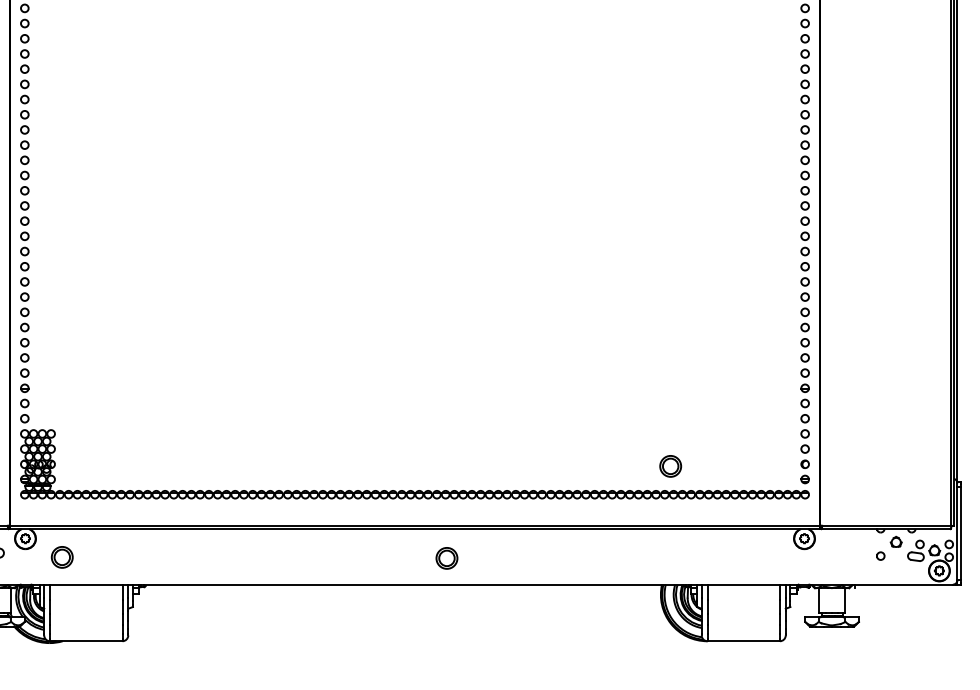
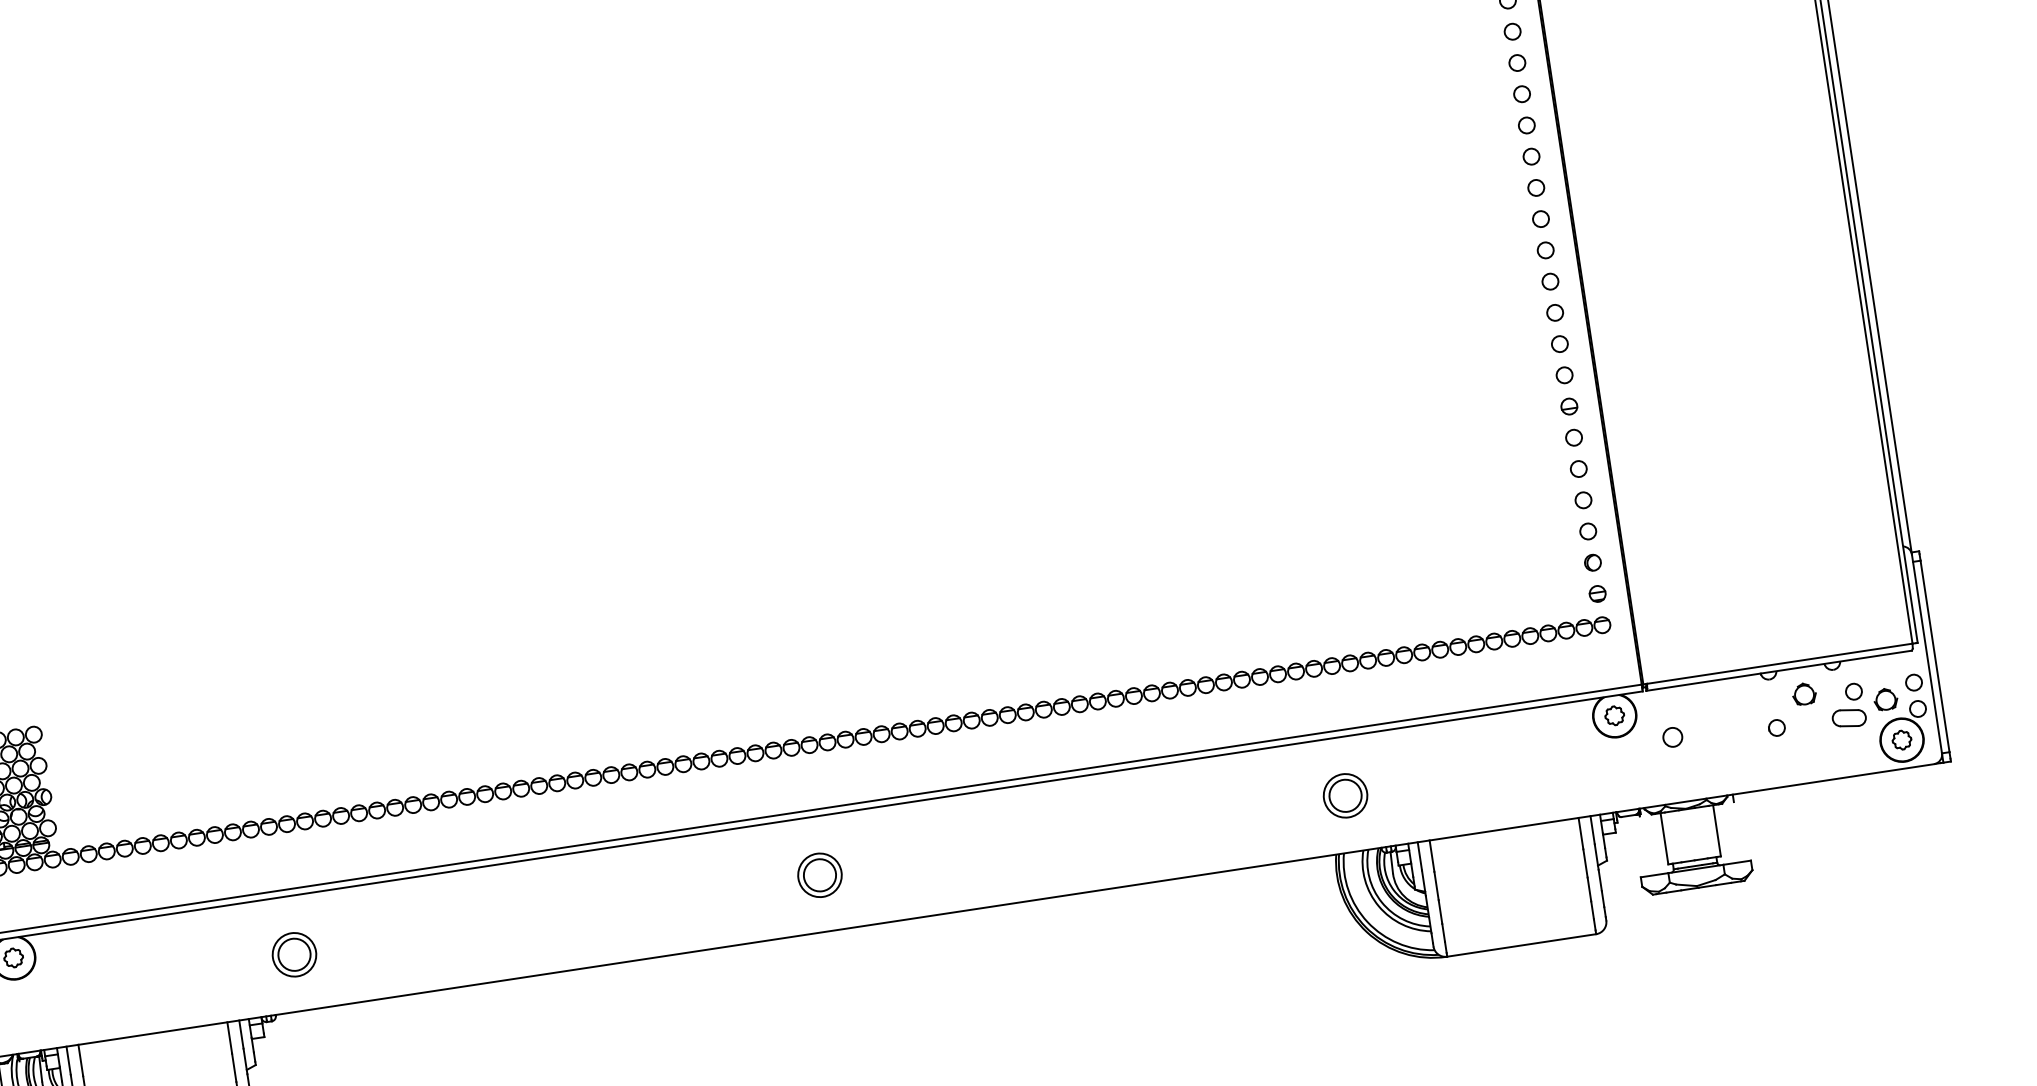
part: (670, 466) -> (1345, 796), moved
circle: (830, 552) -> (1672, 736), added
part: (61, 557) -> (292, 955), moved
part: (446, 558) -> (819, 875), moved

